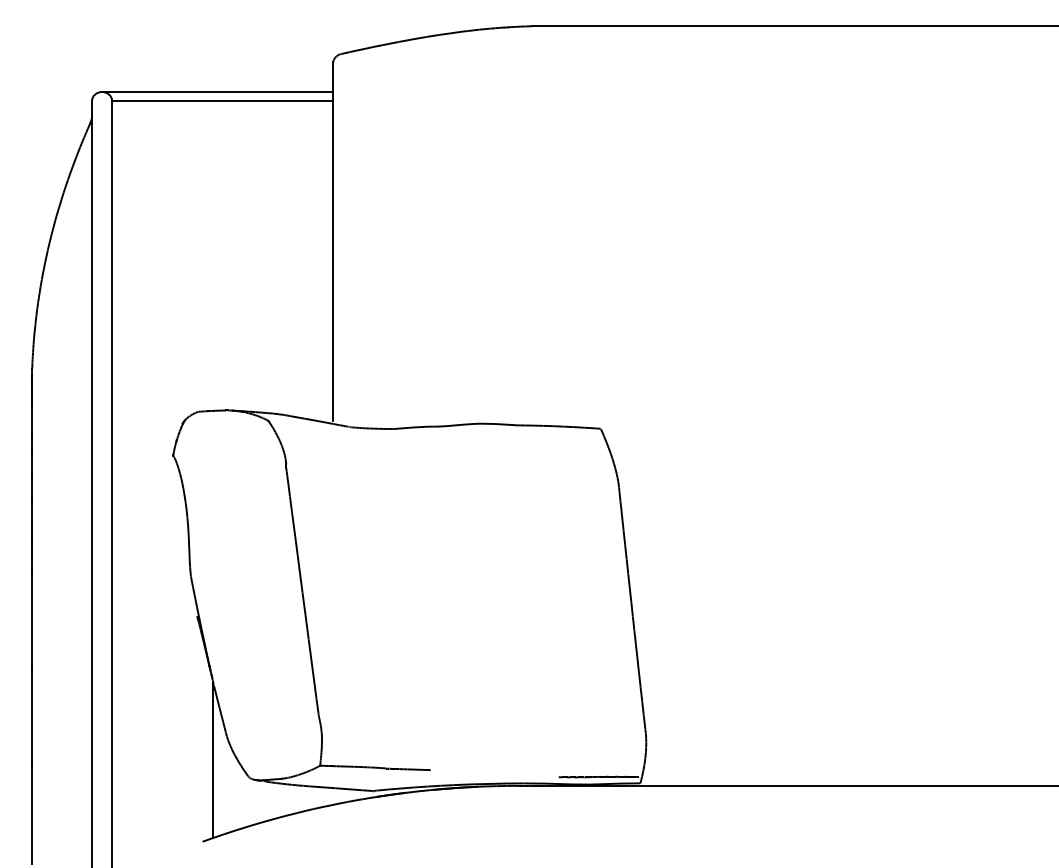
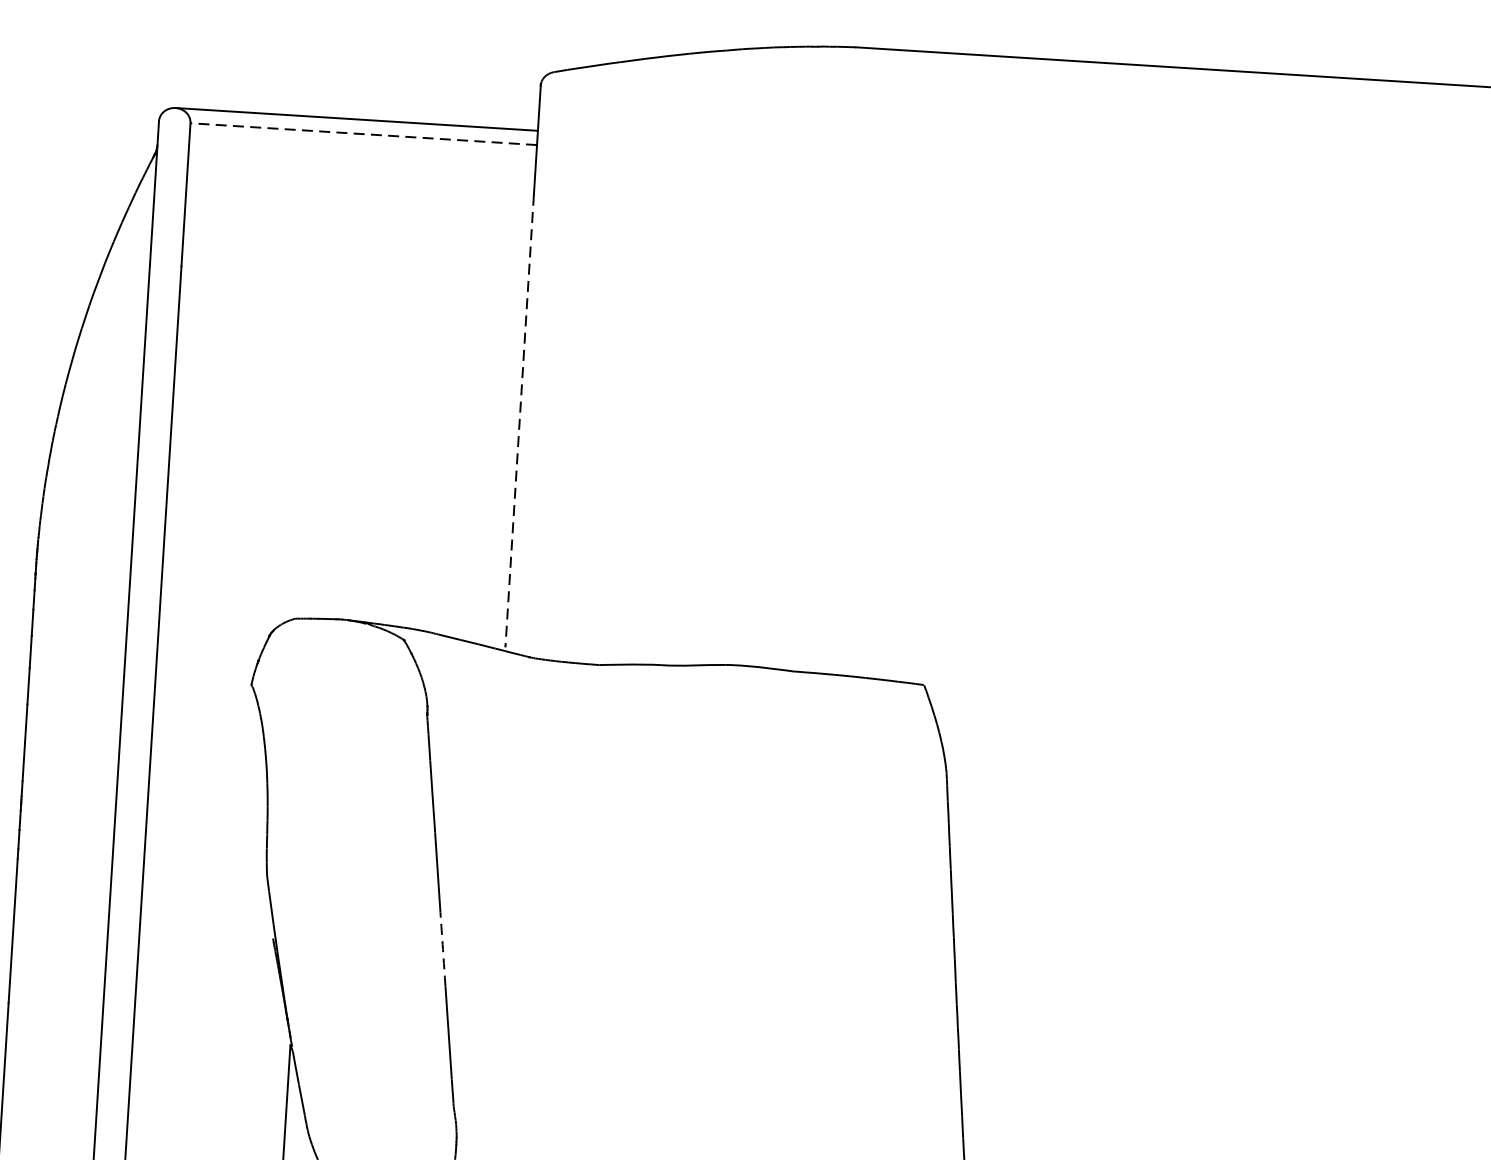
line: (222, 101) -> (363, 134), solid -> dashed
line: (333, 277) -> (520, 421), solid -> dashed
arc: (305, 616) -> (442, 950), solid -> dashed

